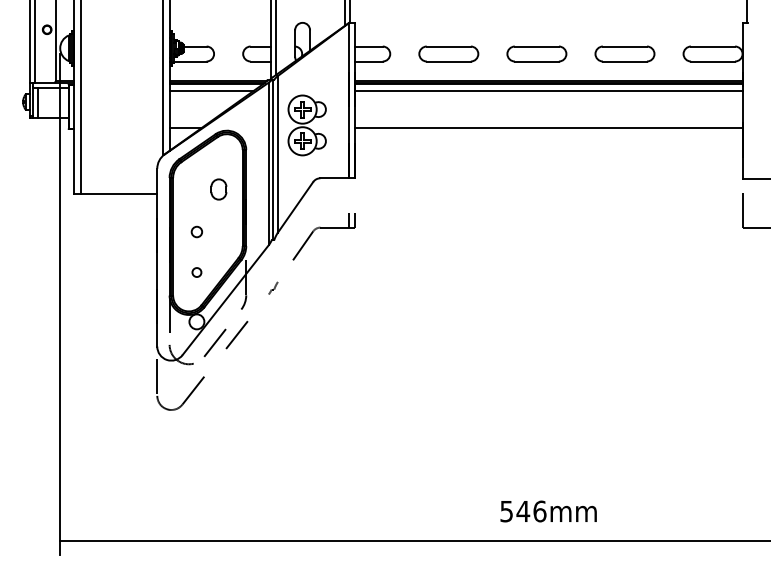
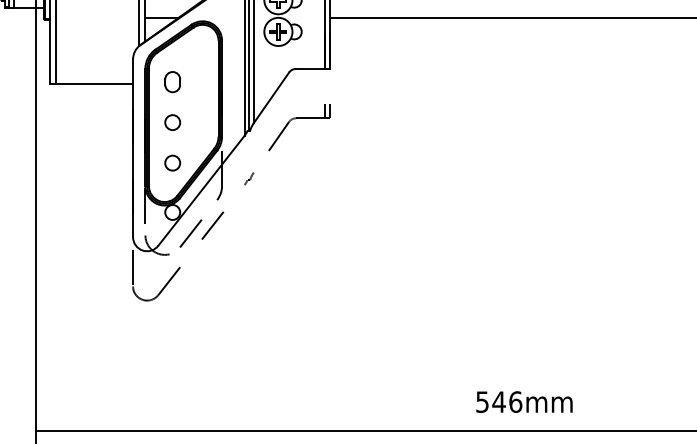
part: (218, 189) -> (172, 82), moved
circle: (196, 231) -> (172, 122), size x1.43
circle: (196, 272) -> (172, 163), size x1.67

